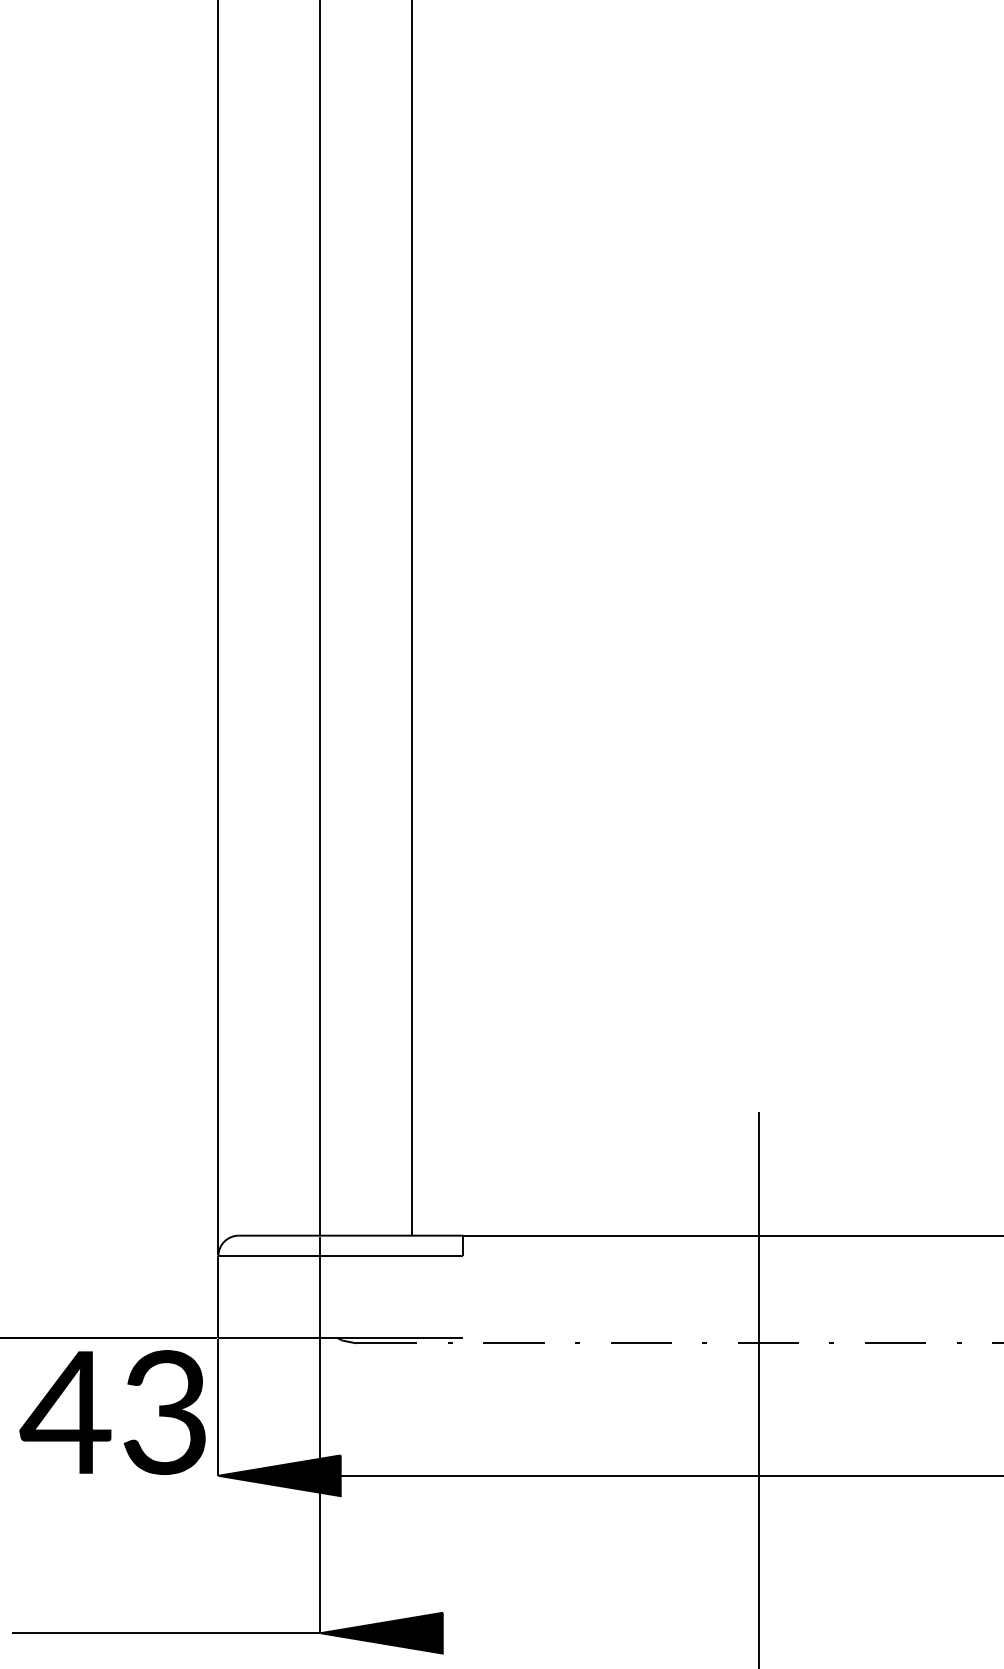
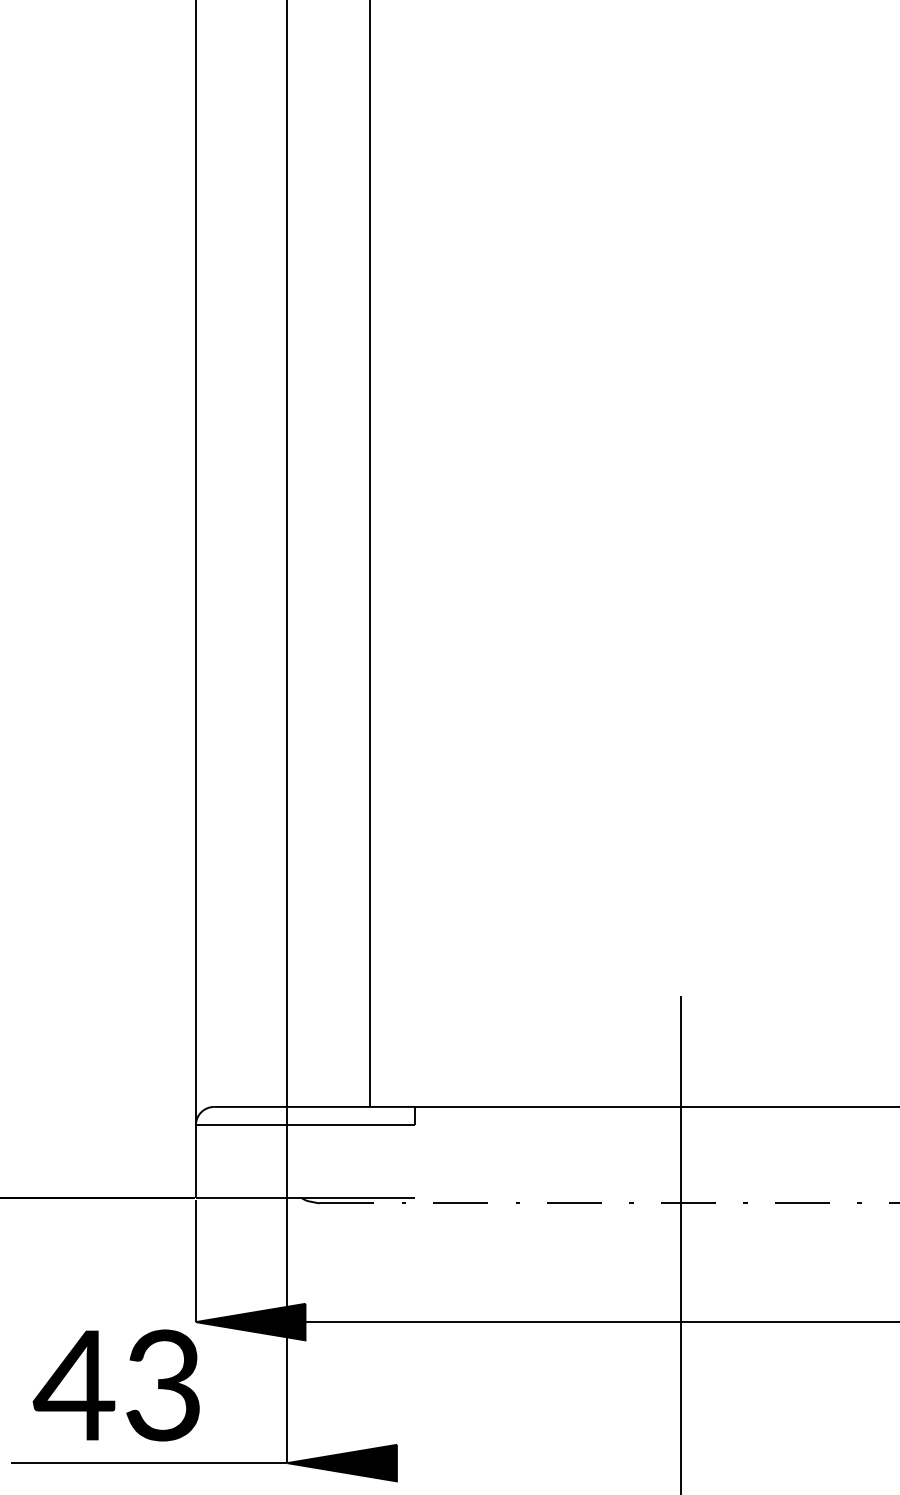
text: (112, 1412) -> (116, 1385), moved

